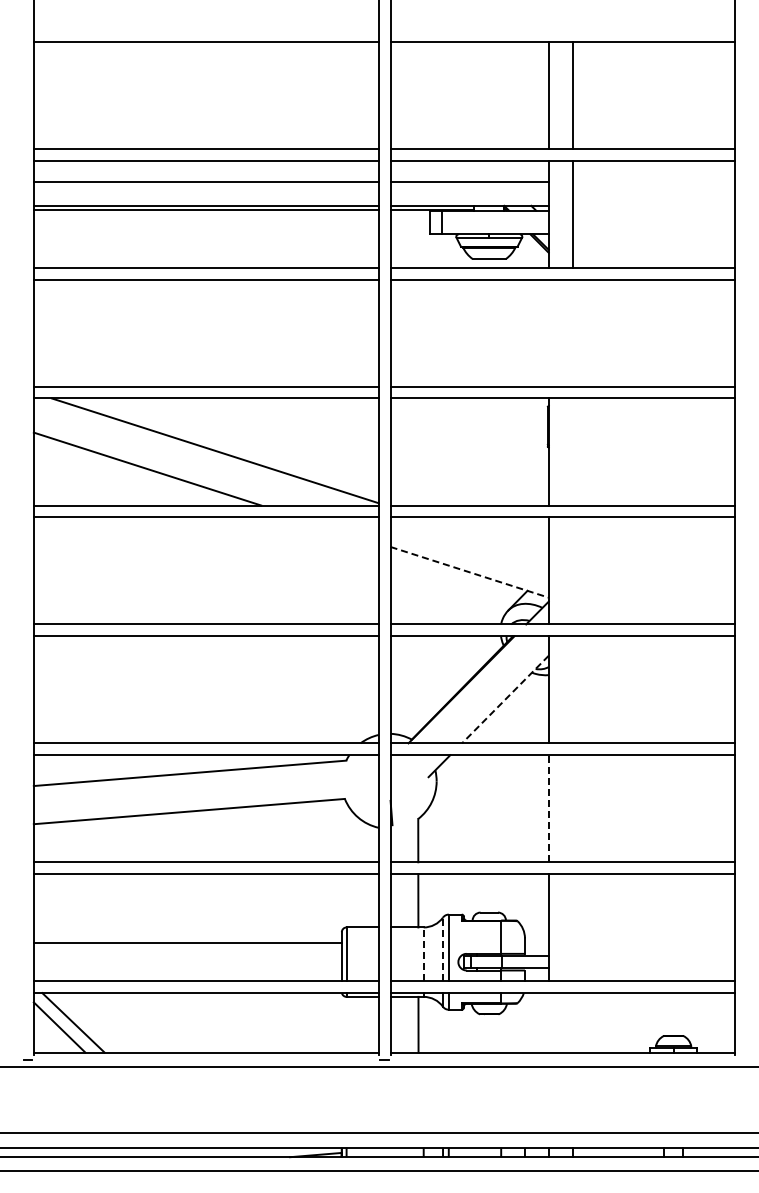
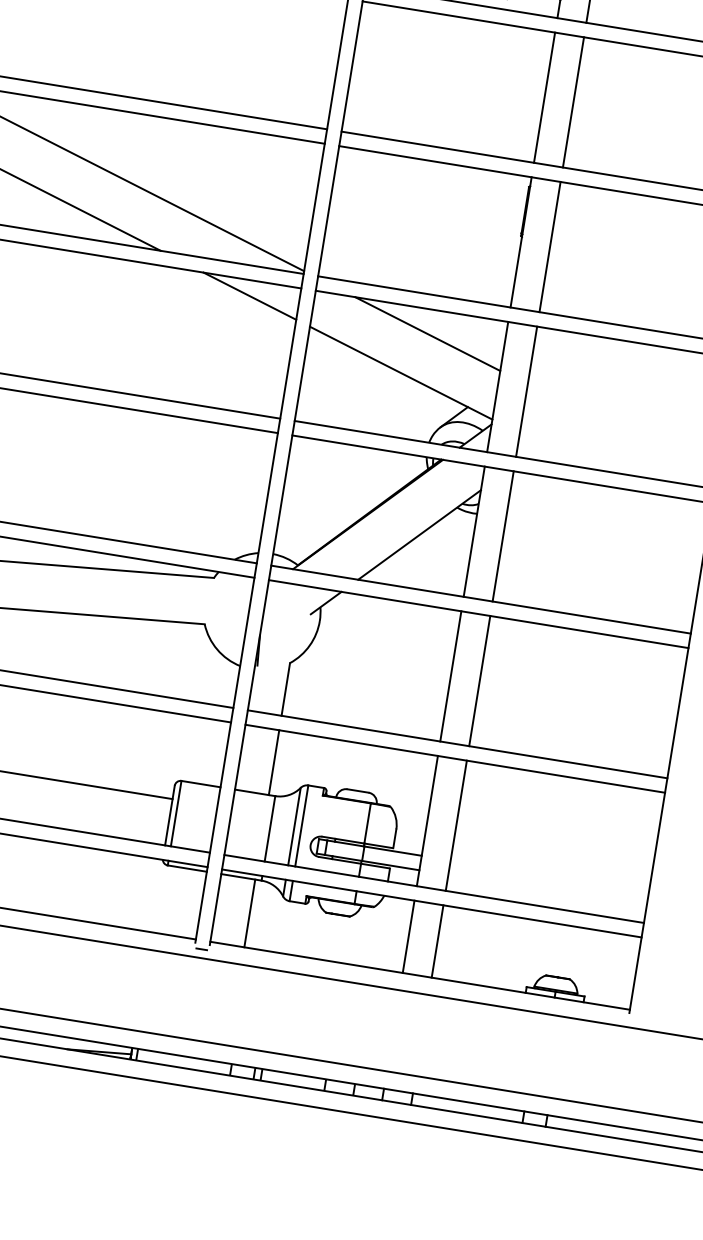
line: (548, 332) -> (544, 96), added
line: (572, 332) -> (573, 101), added
line: (572, 451) -> (550, 246), added
line: (338, 530) -> (249, 296), added
line: (485, 537) -> (427, 333), added
line: (572, 570) -> (526, 391), added
line: (470, 572) -> (402, 373), dashed -> solid
line: (572, 689) -> (503, 535), added
line: (505, 699) -> (419, 534), dashed -> solid
line: (548, 808) -> (450, 676), dashed -> solid
line: (572, 808) -> (479, 680), added
line: (572, 927) -> (456, 825), added
line: (443, 949) -> (295, 826), dashed -> solid
line: (423, 954) -> (269, 829), dashed -> solid
line: (548, 1022) -> (408, 936), added
line: (572, 1022) -> (437, 941), added

